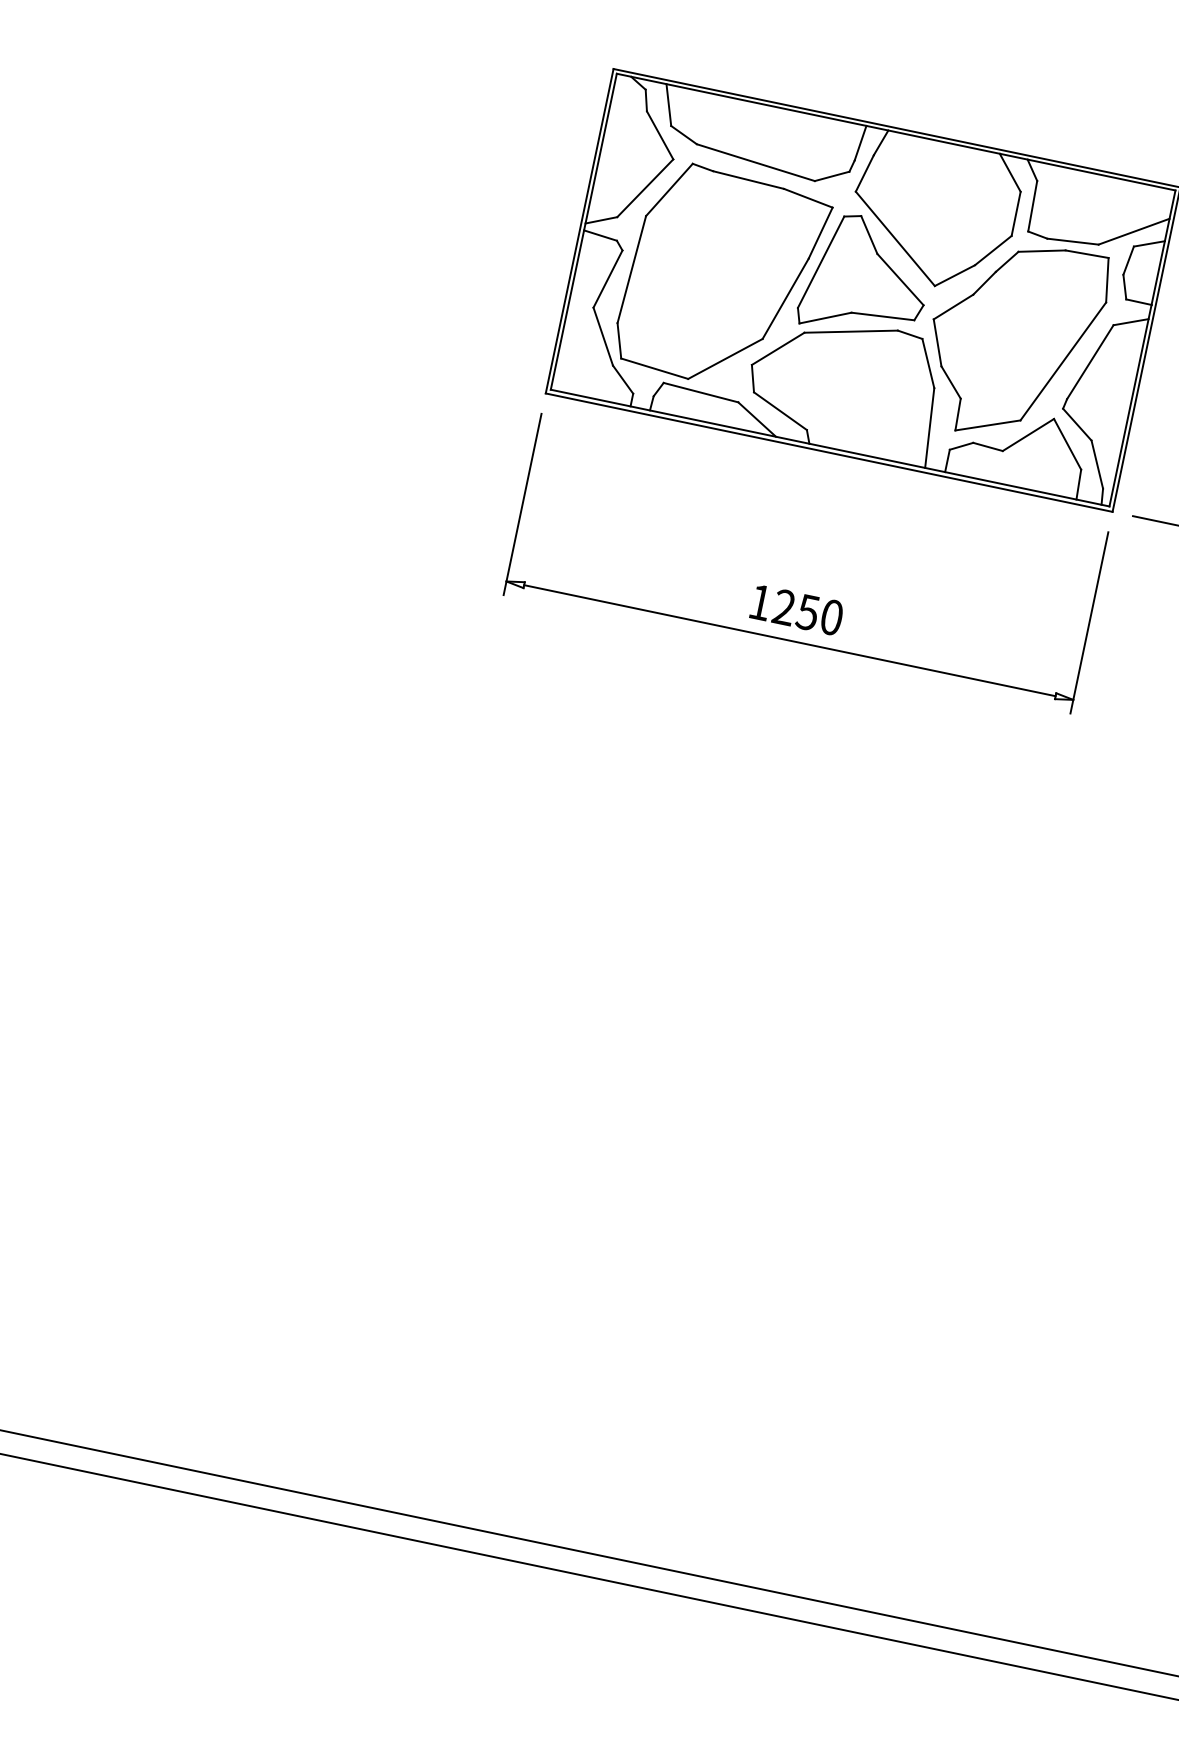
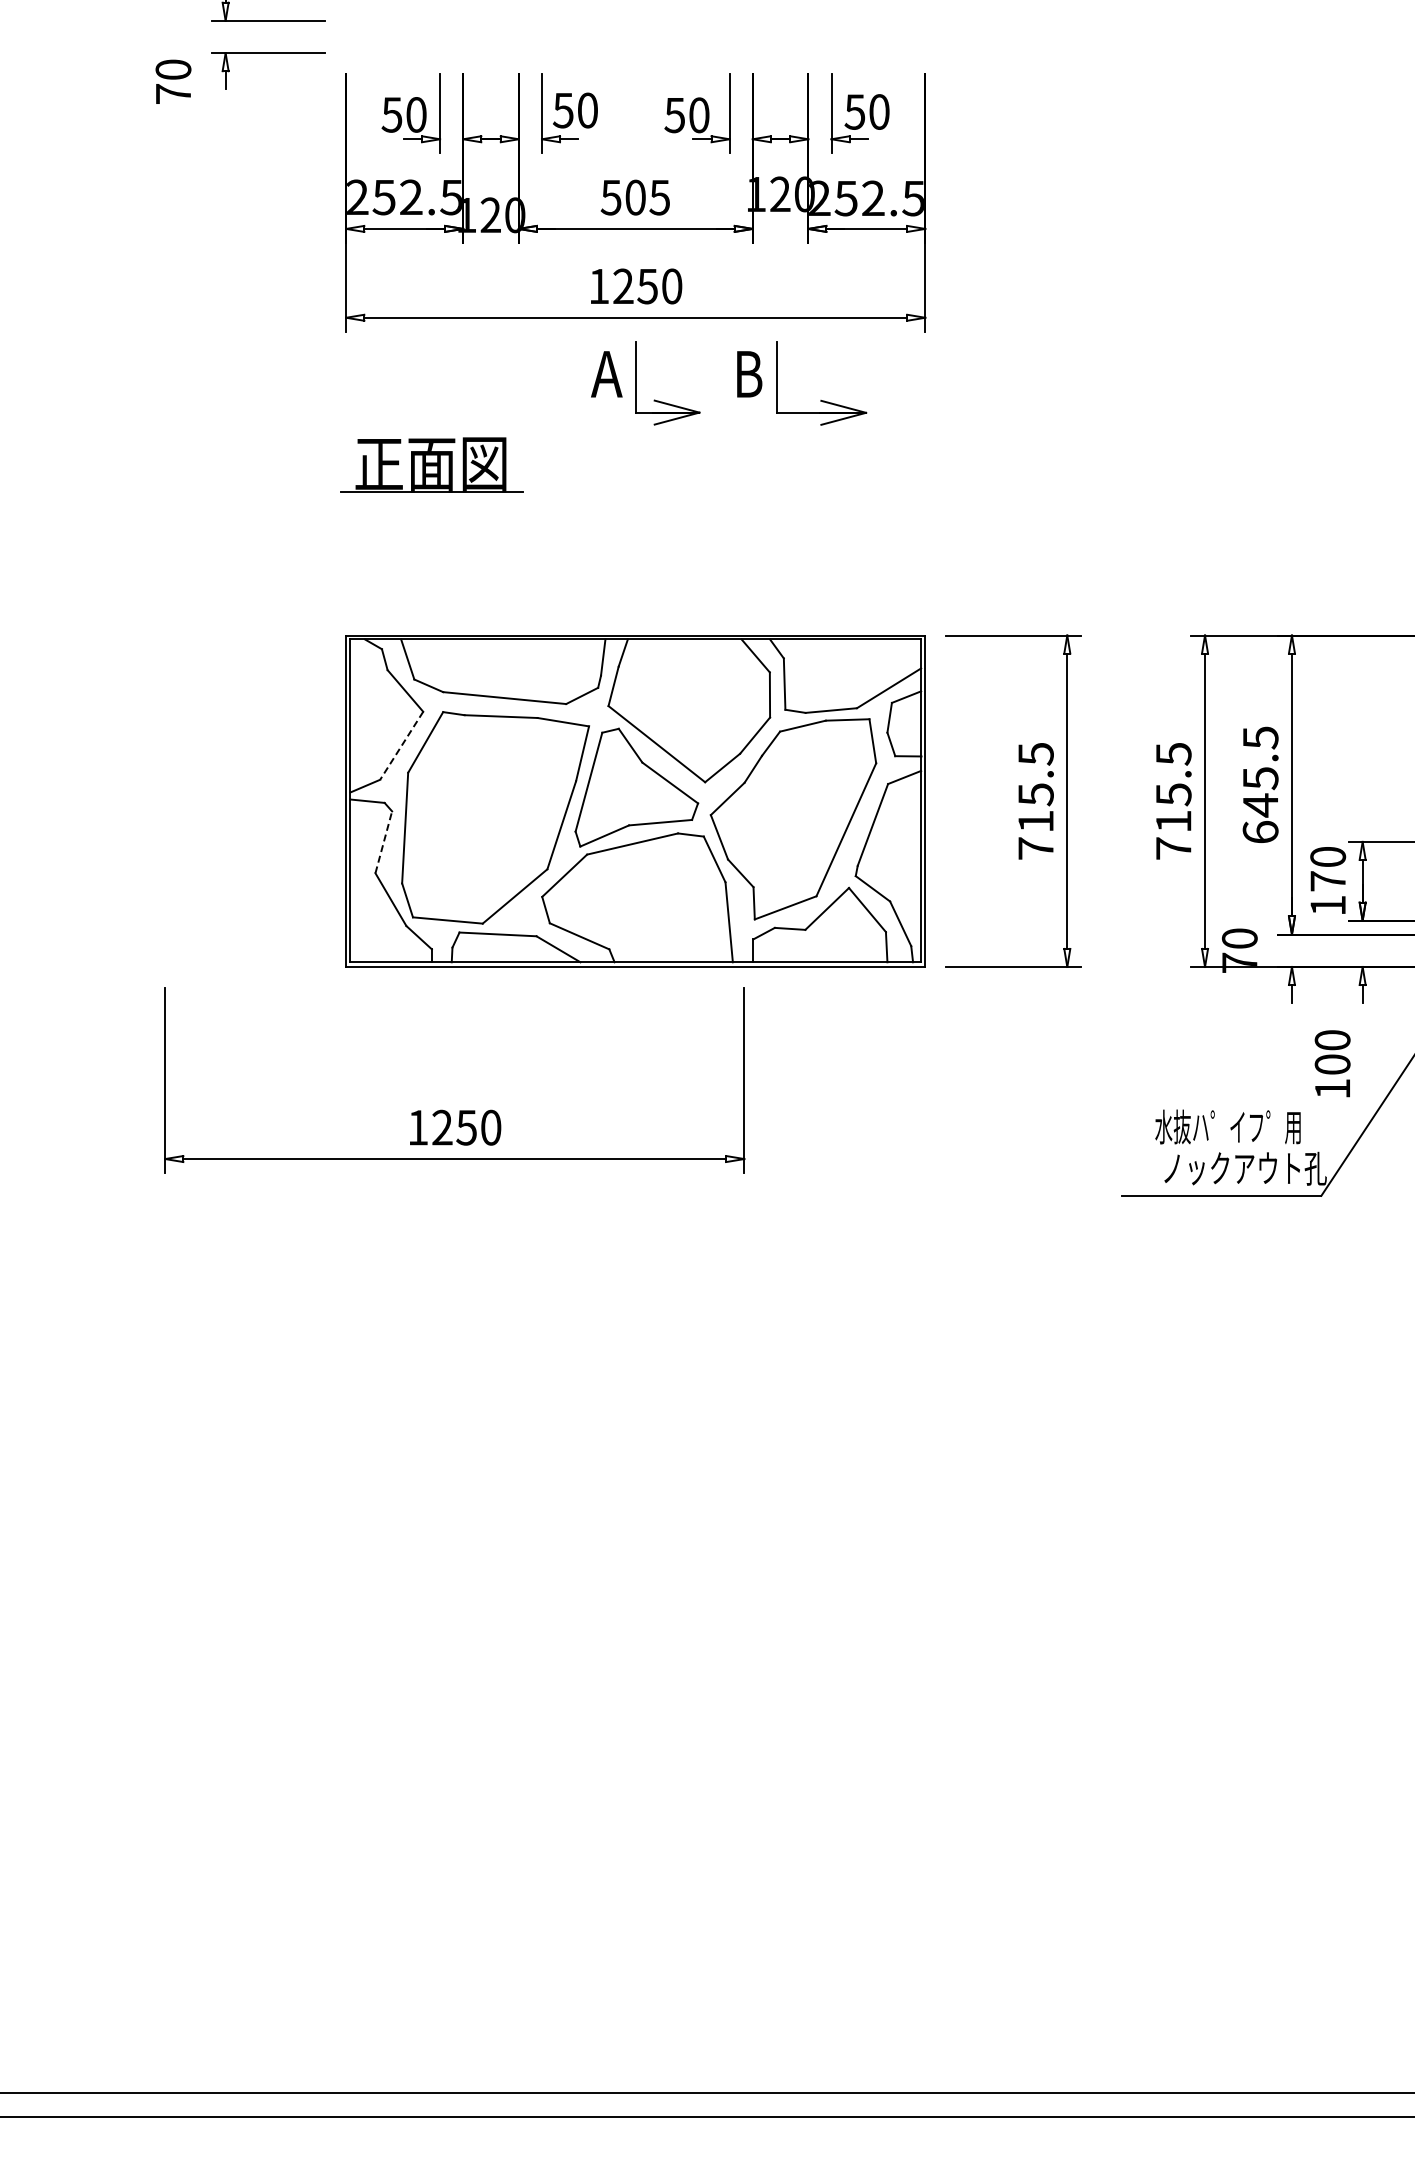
line: (644, 188) -> (401, 746), solid -> dashed
line: (607, 278) -> (383, 841), solid -> dashed
part: (804, 594) -> (459, 1110), moved

